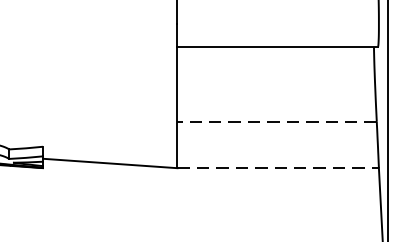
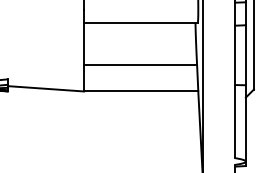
line: (276, 122) -> (140, 65), dashed -> solid
line: (278, 168) -> (141, 91), dashed -> solid

